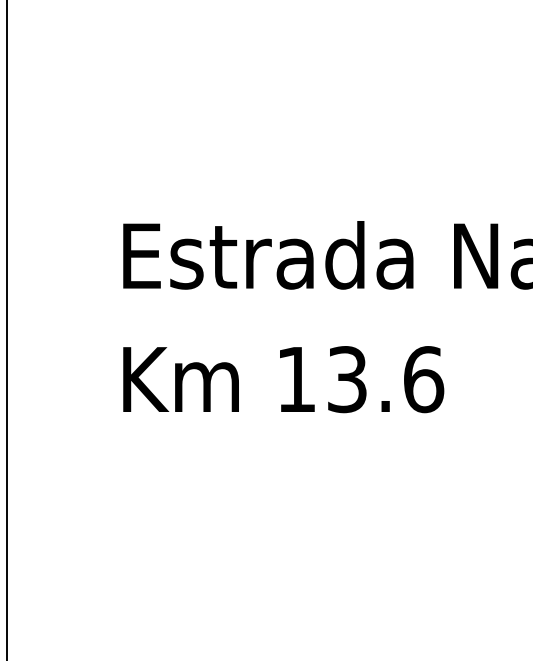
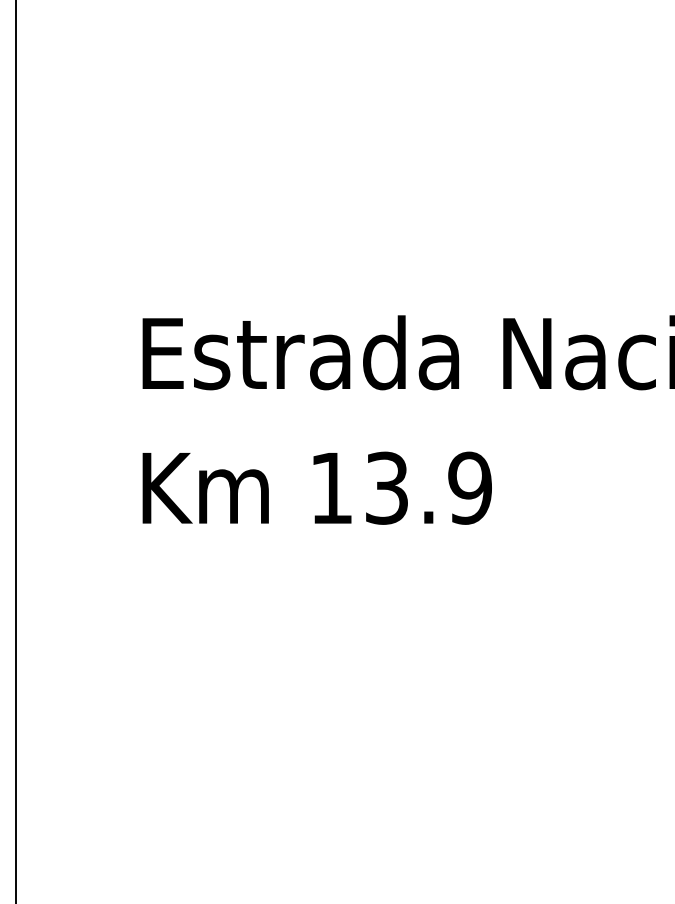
text: (423, 378) -> (470, 487), 13.6 -> 13.9

